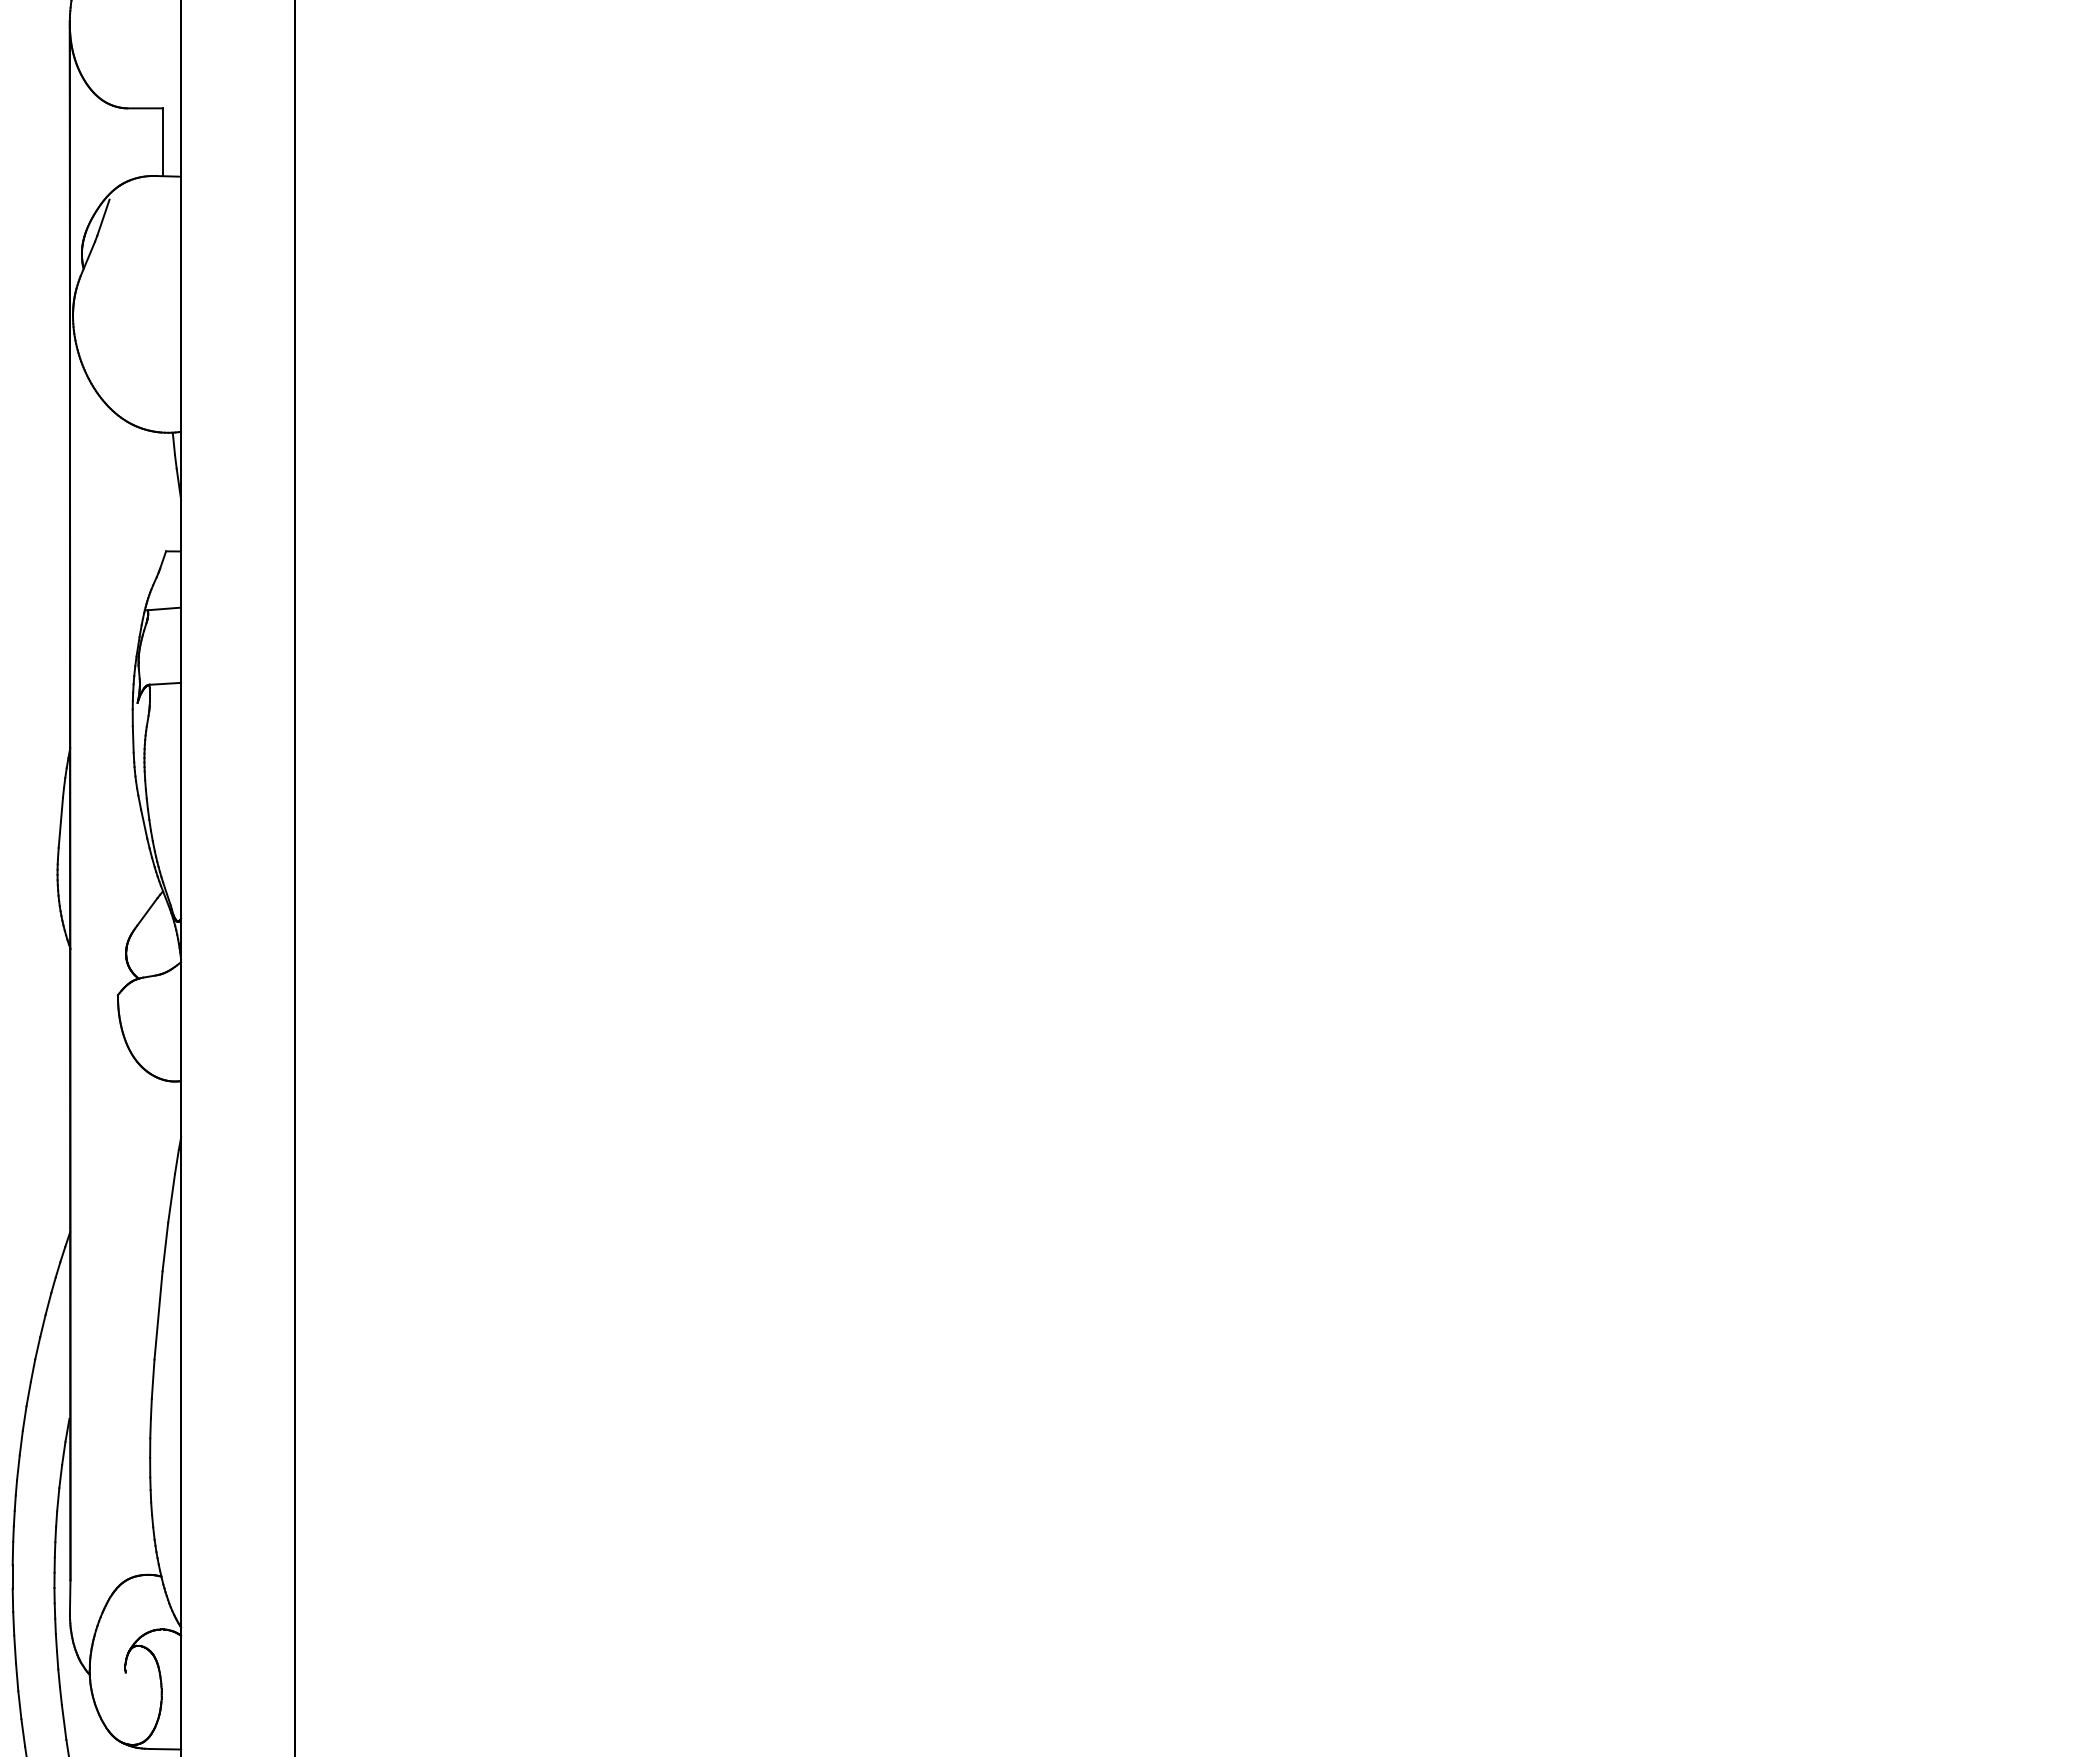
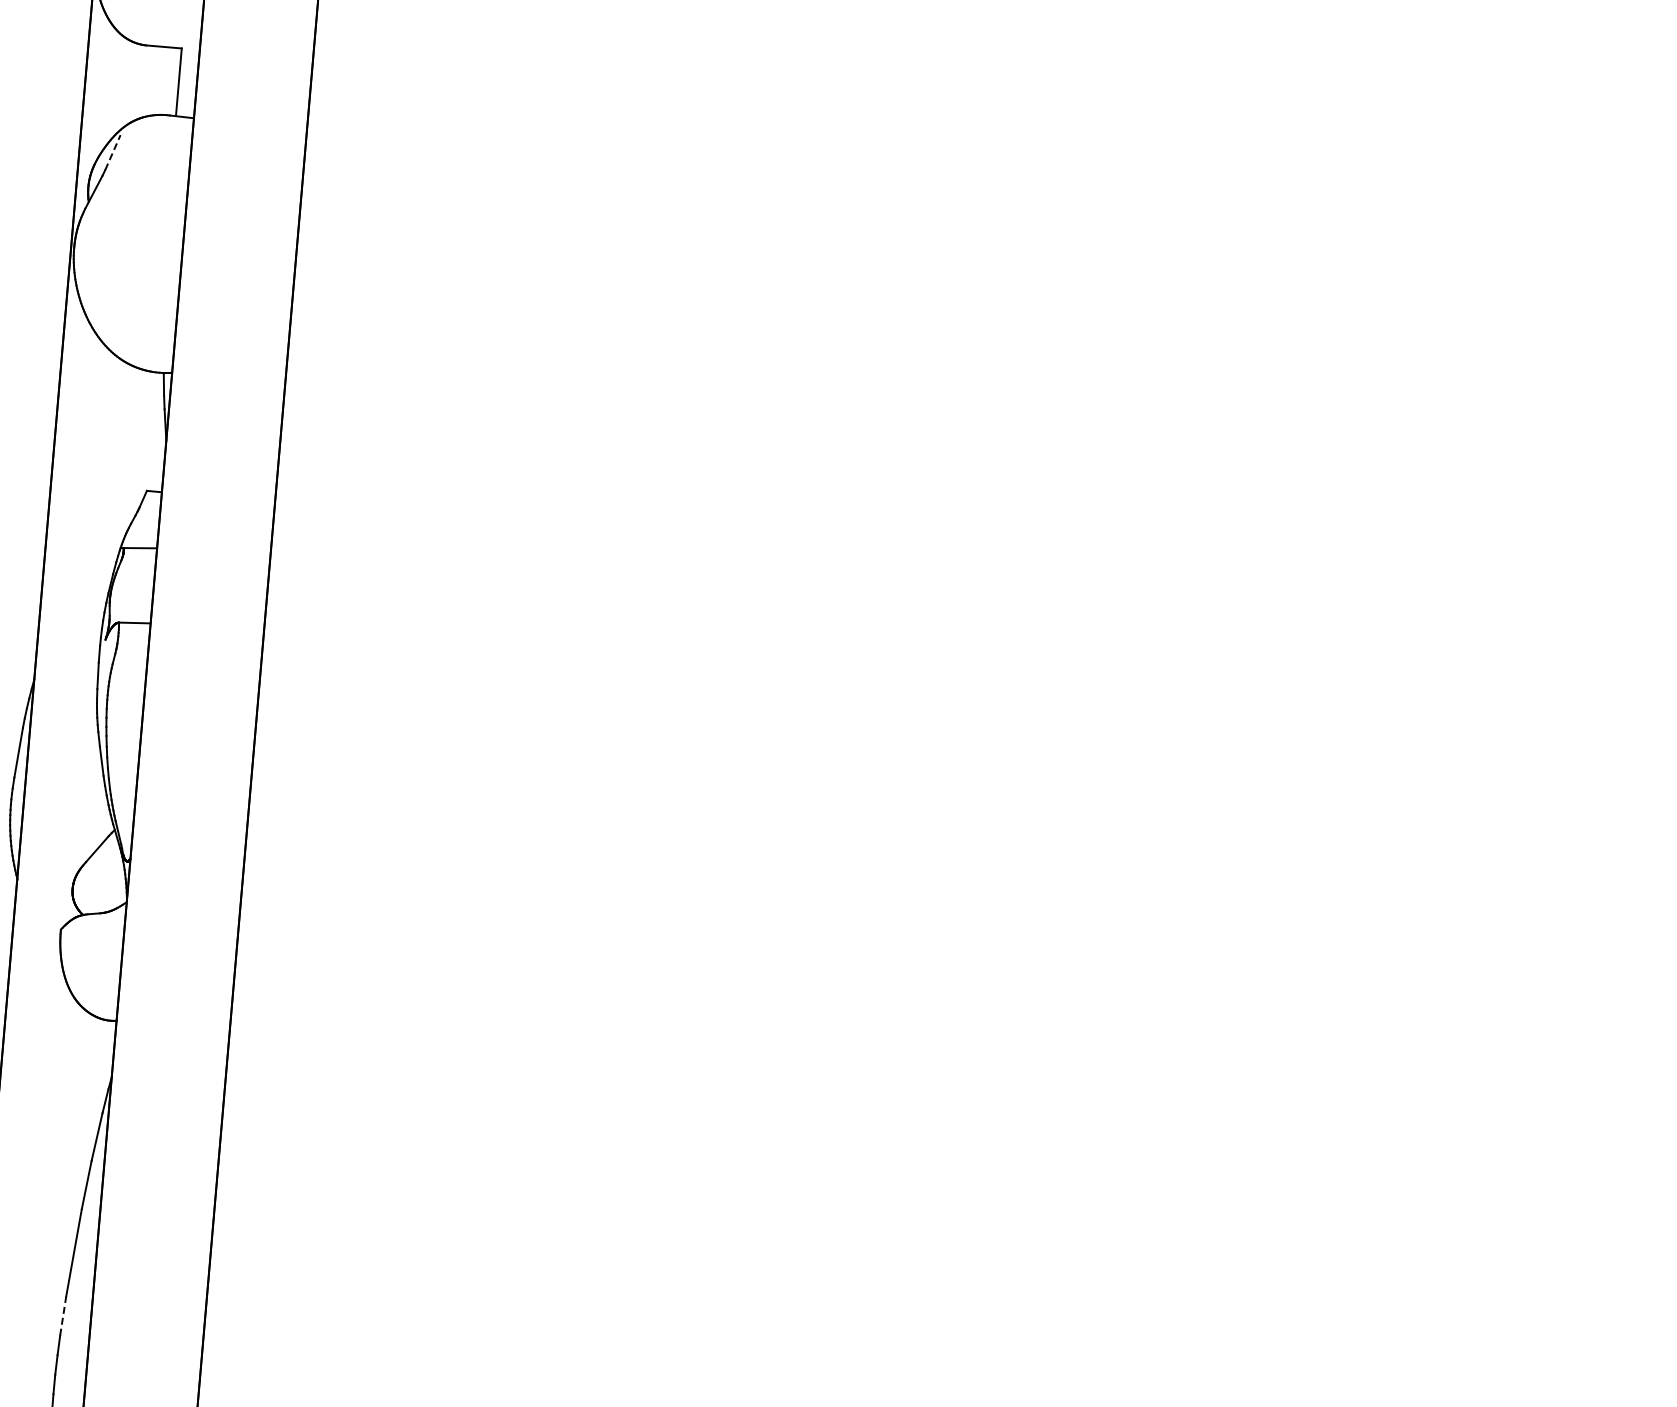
line: (103, 217) -> (113, 152), solid -> dashed
line: (153, 1379) -> (63, 1316), solid -> dashed

